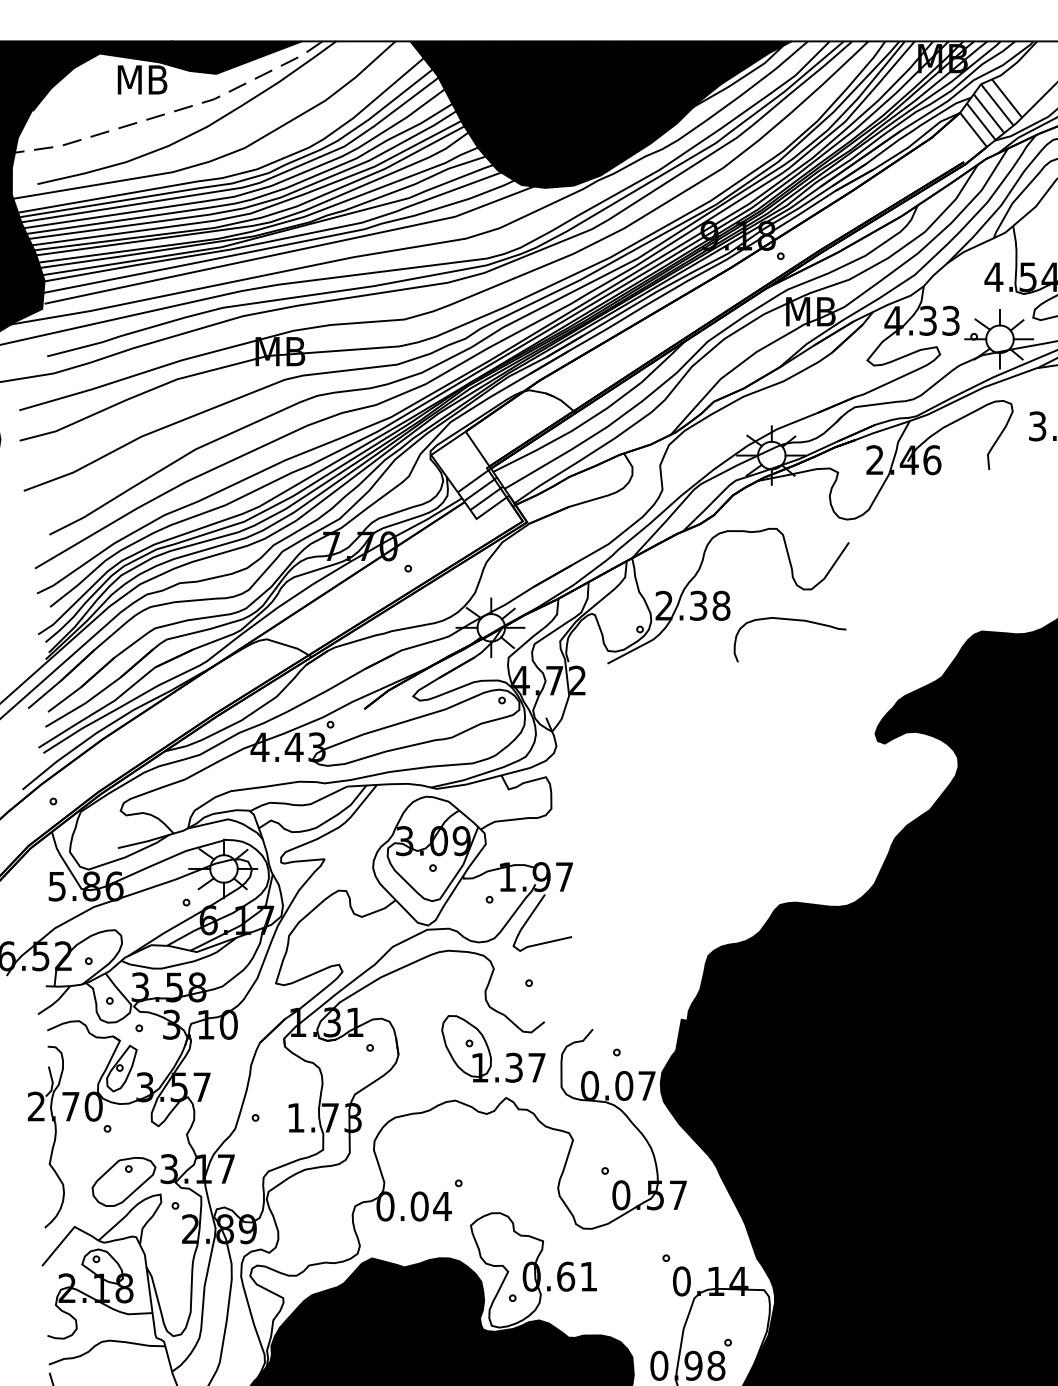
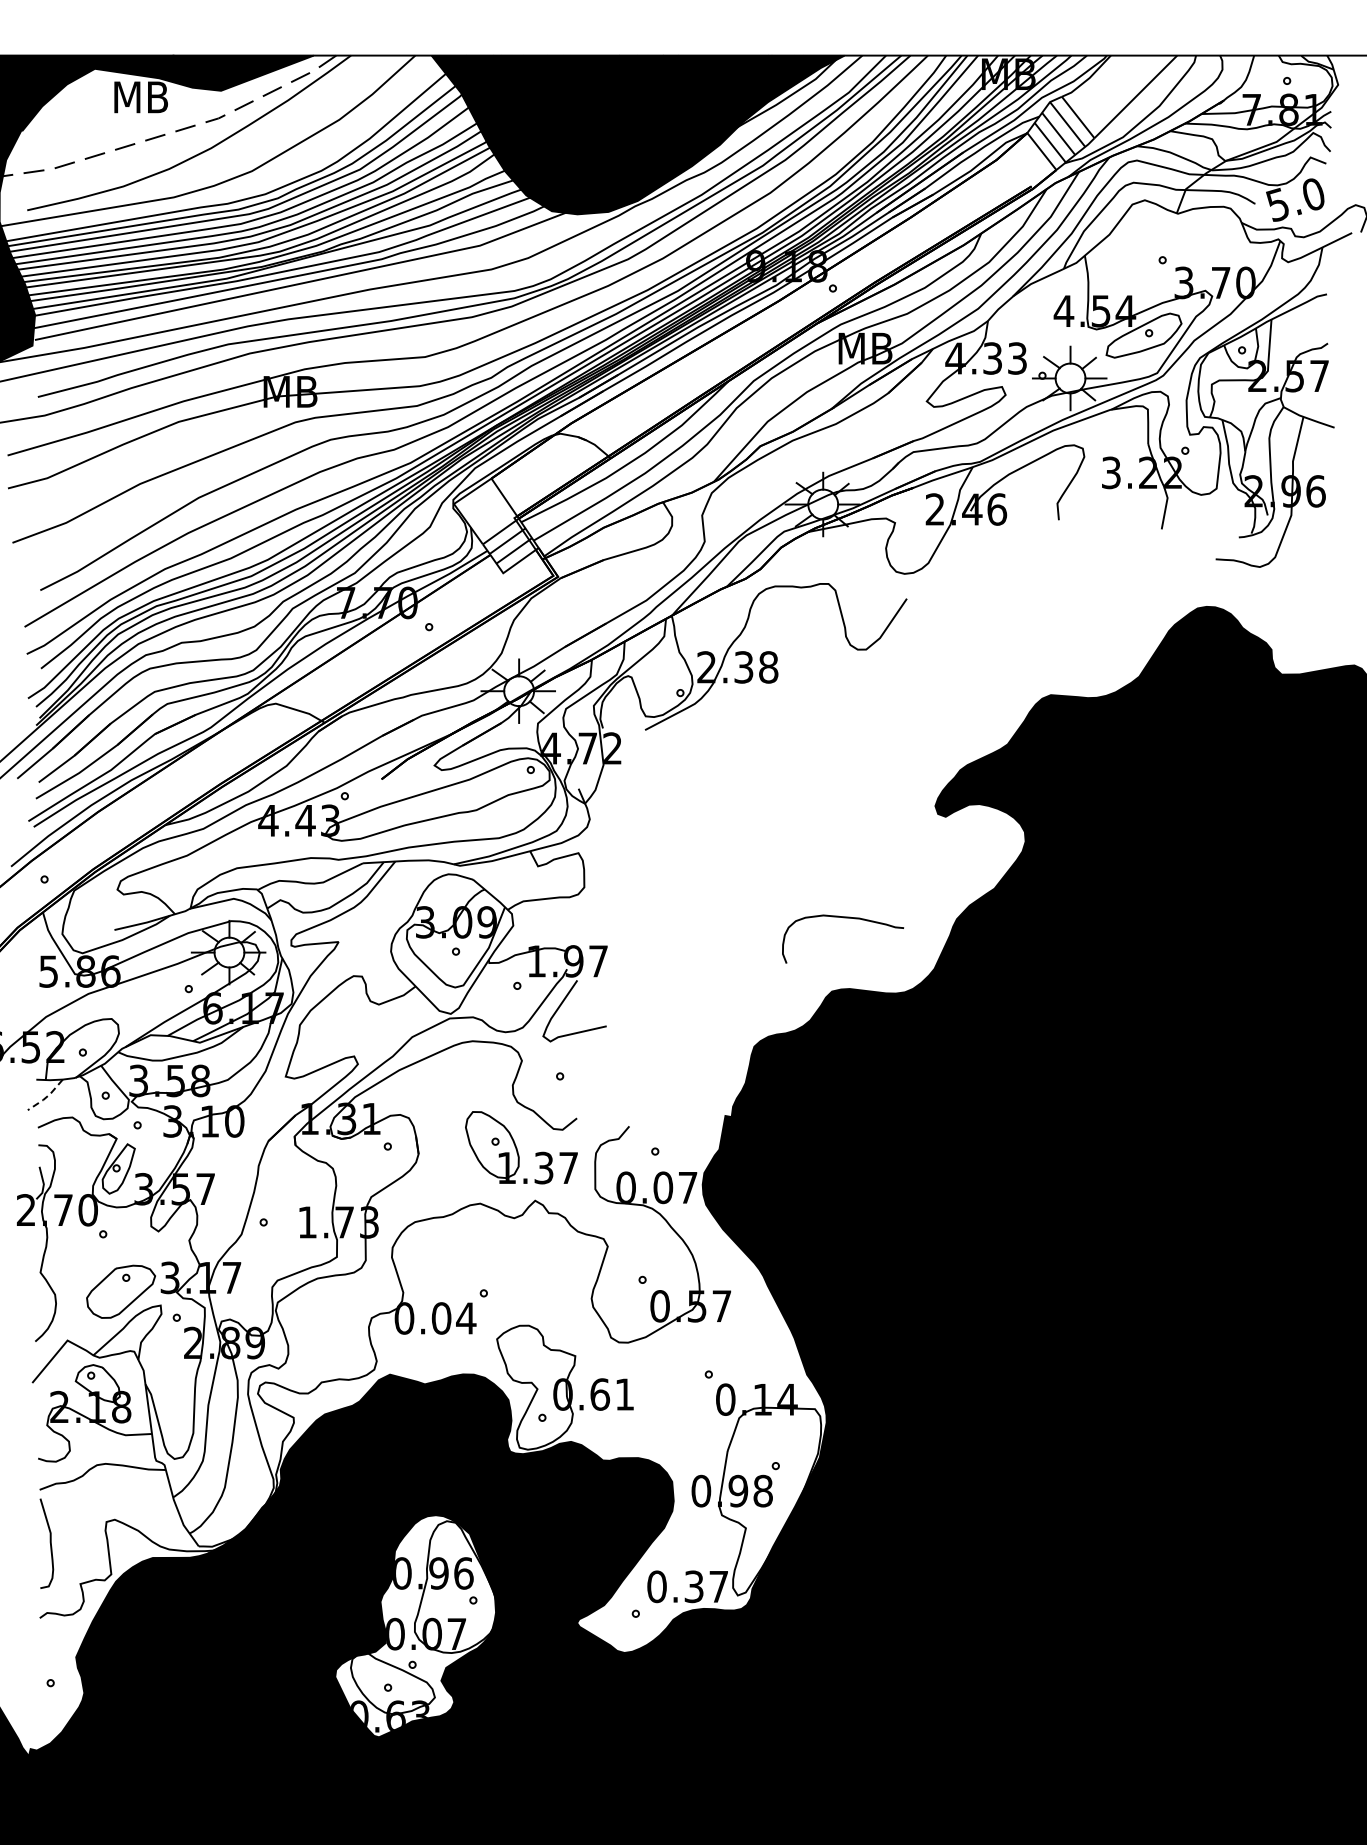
curve: (790, 620) -> (843, 918), moved
line: (55, 1002) -> (46, 1097), solid -> dashed

